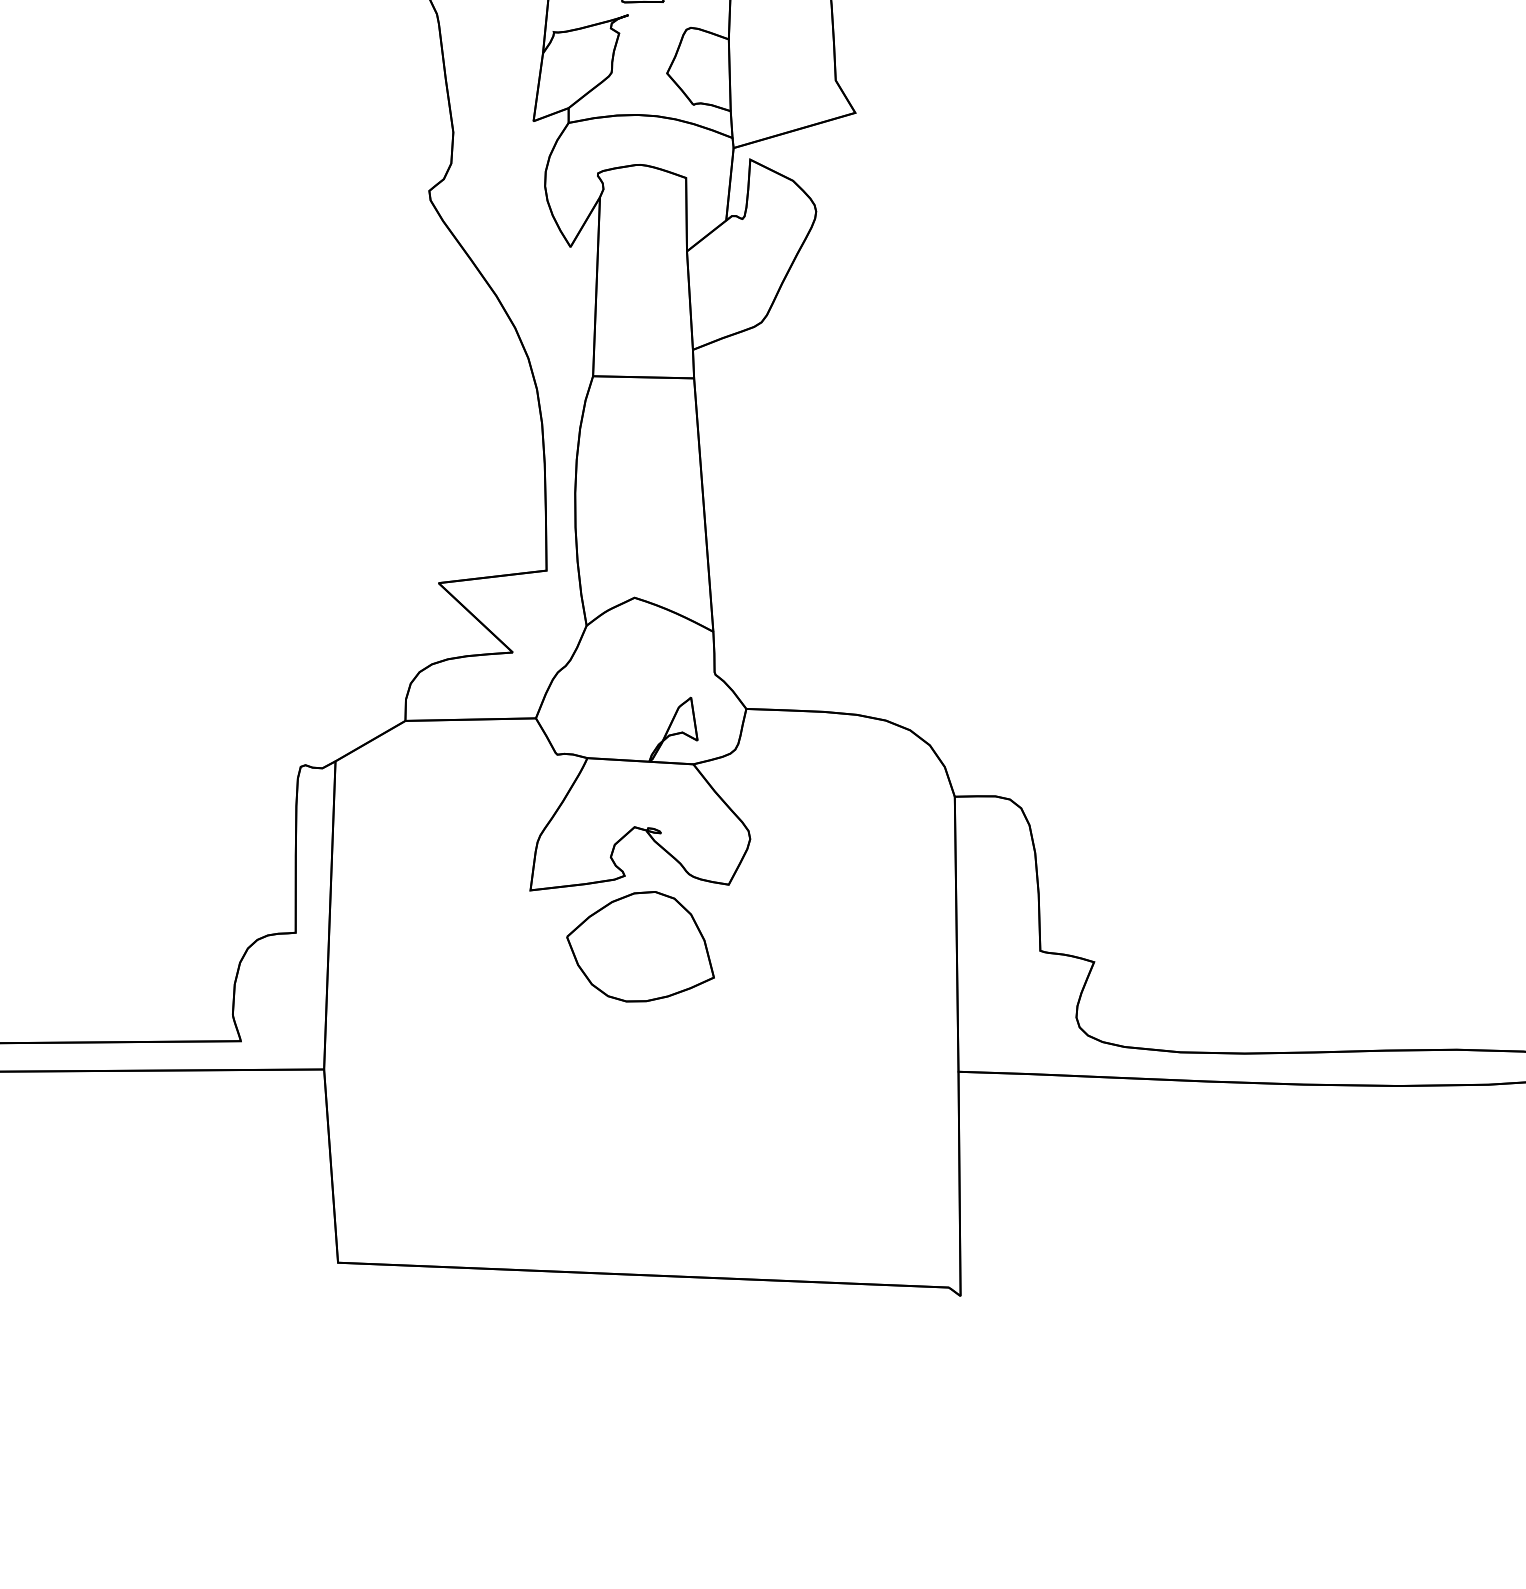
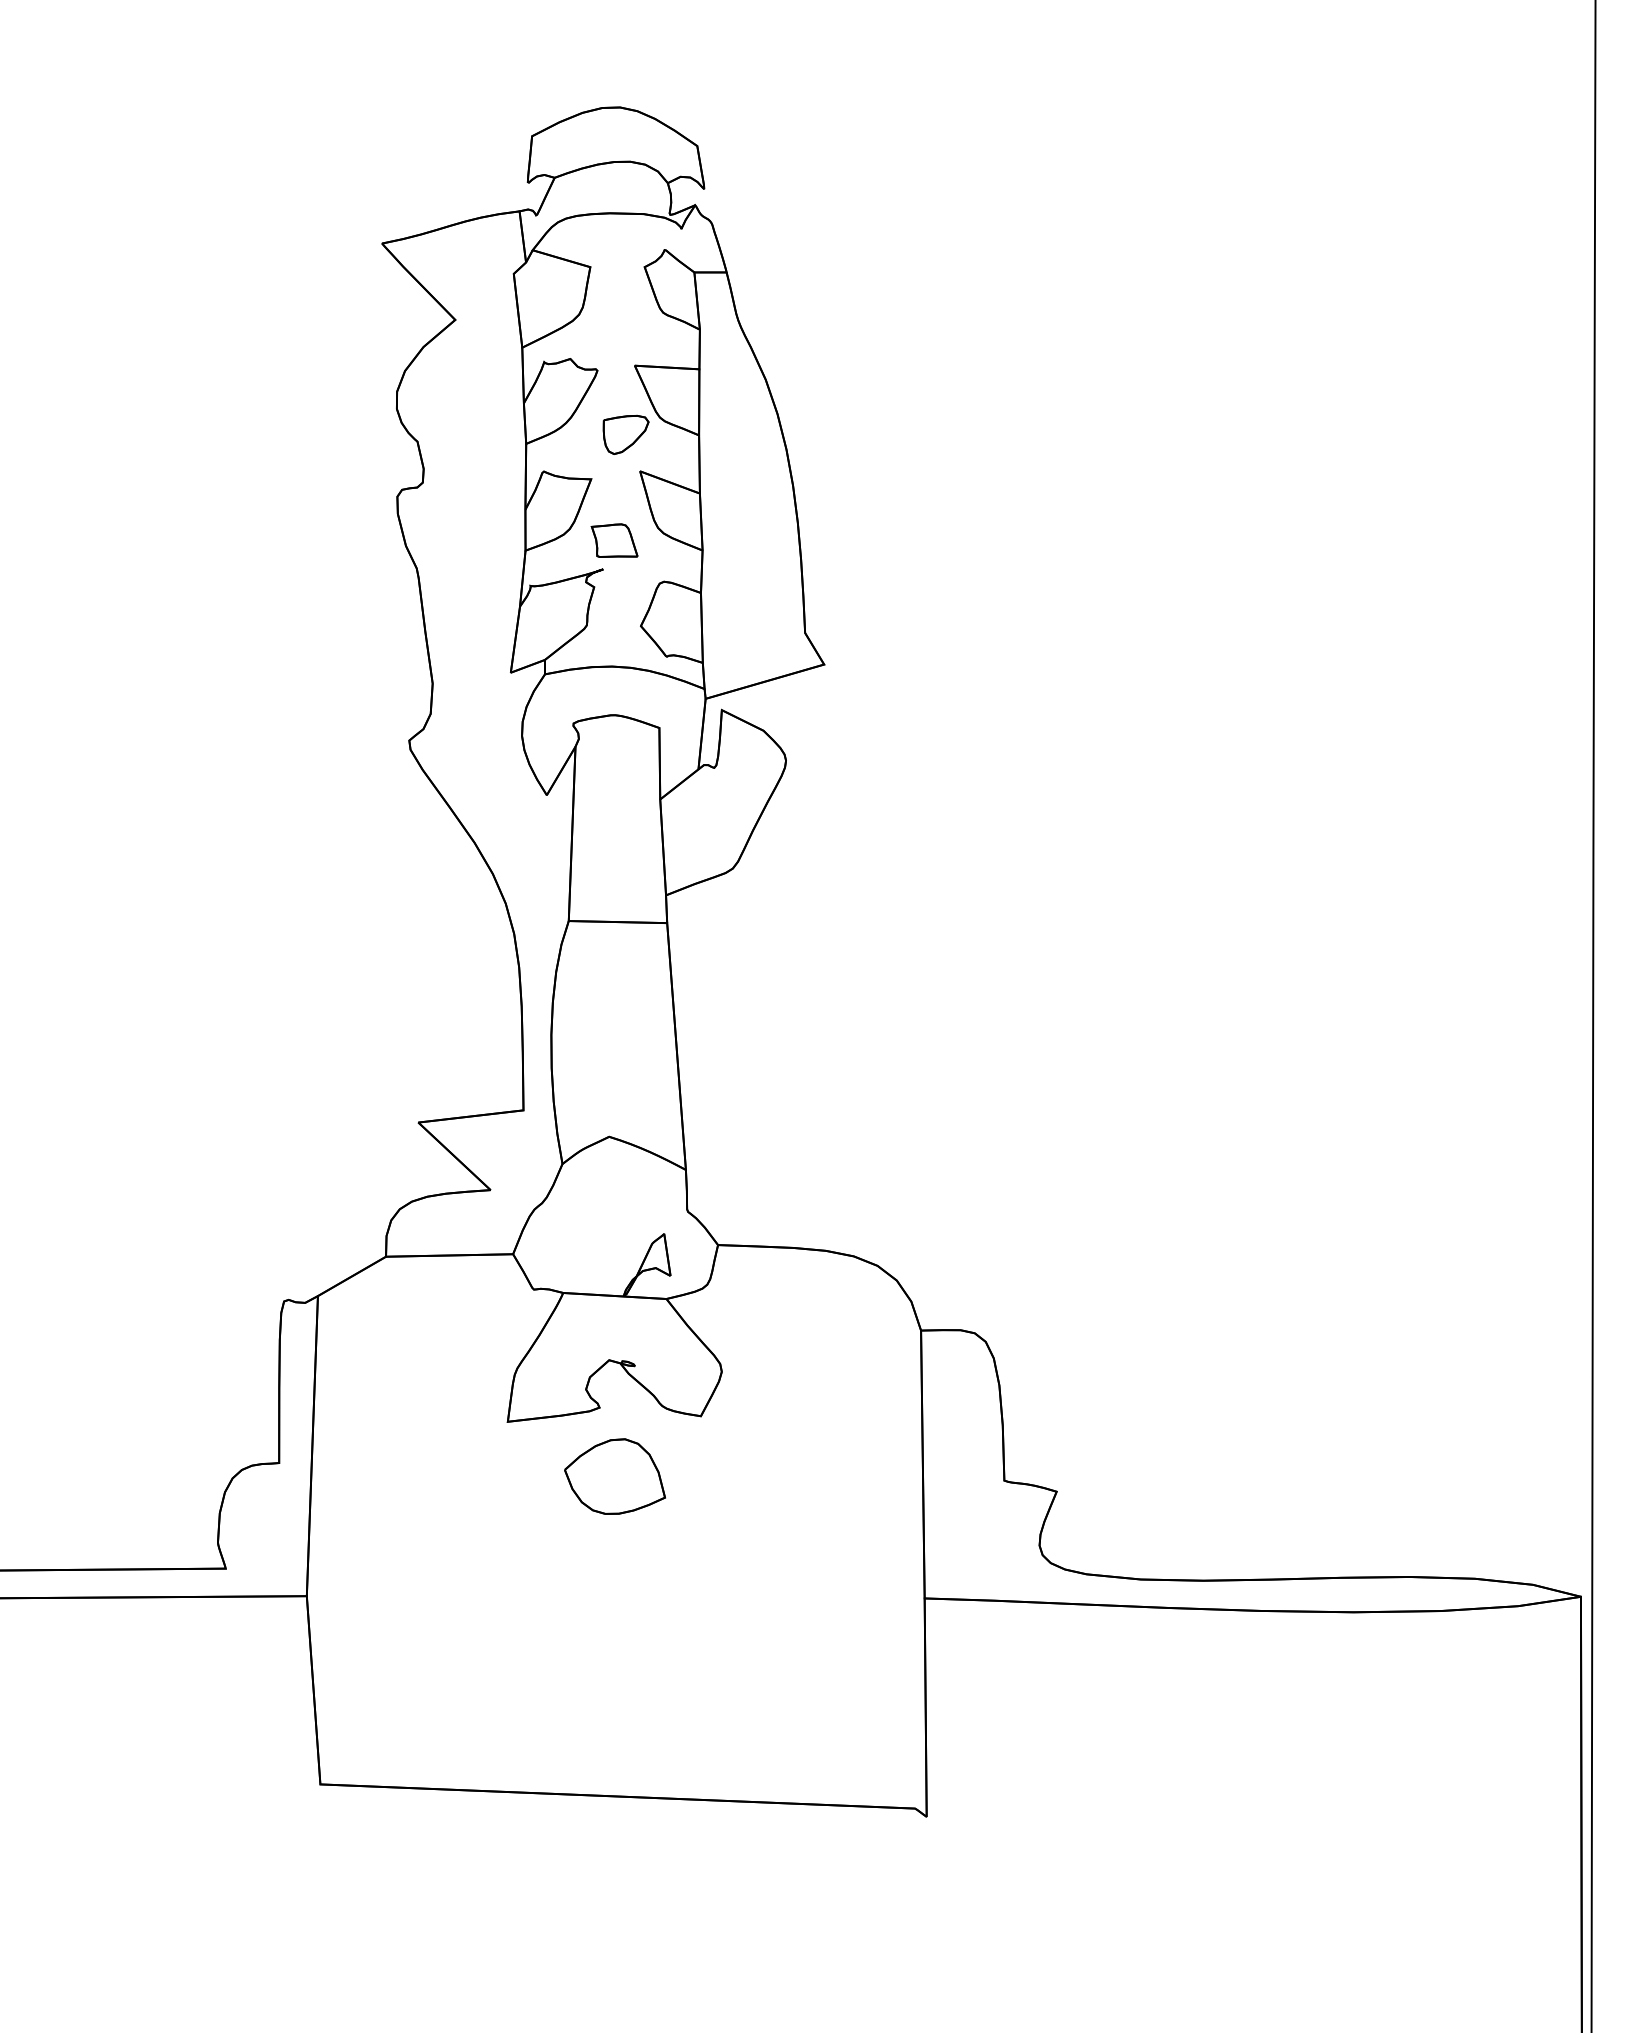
part: (640, 946) -> (614, 1476), size x0.7

